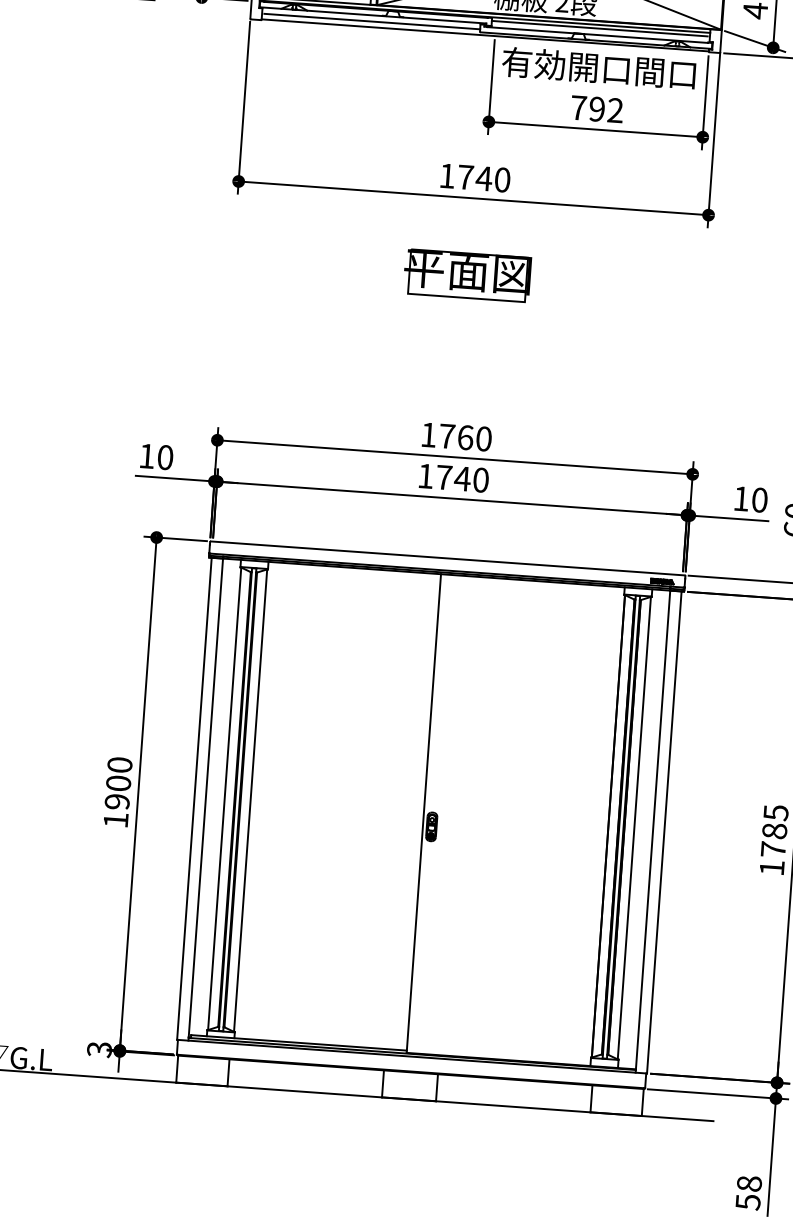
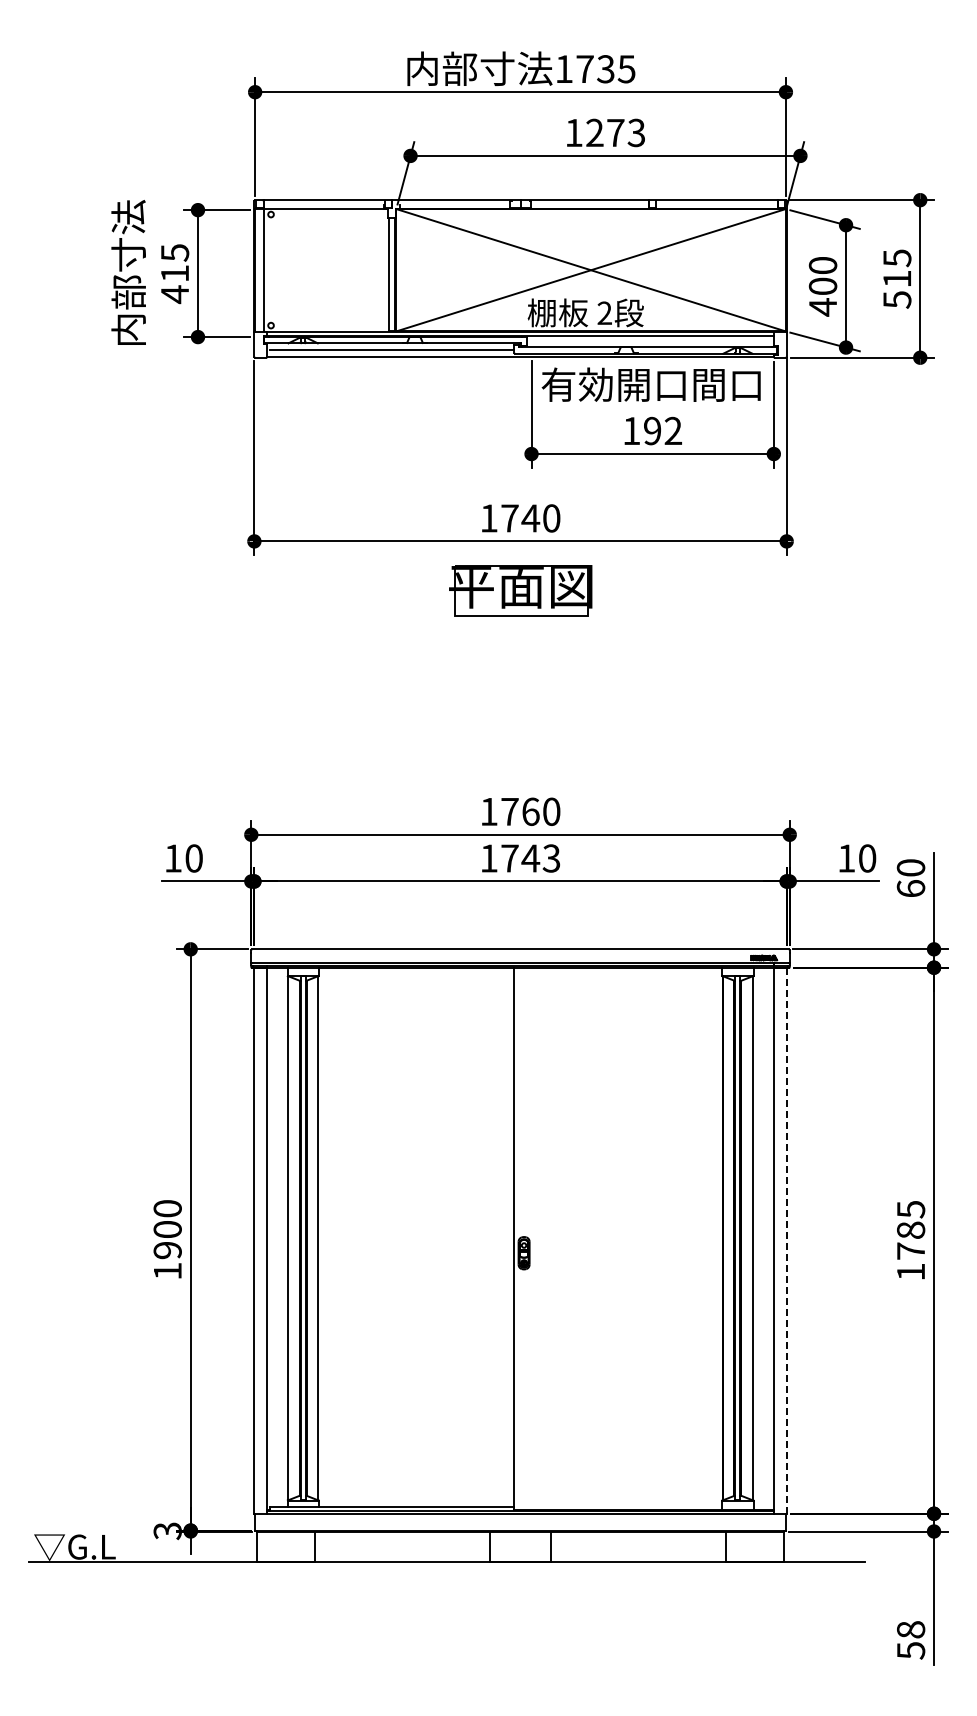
line: (599, 29) -> (648, 340), removed
text: (578, 107) -> (631, 430), 792 -> 192
part: (467, 275) -> (520, 590), moved
text: (480, 480) -> (551, 858), 1740 -> 1743
line: (664, 833) -> (786, 1241), solid -> dashed

